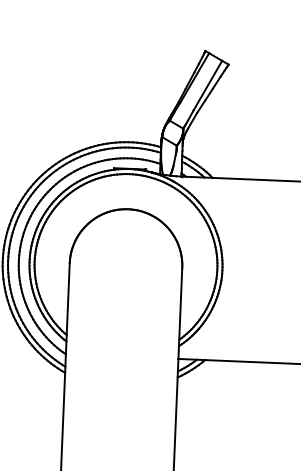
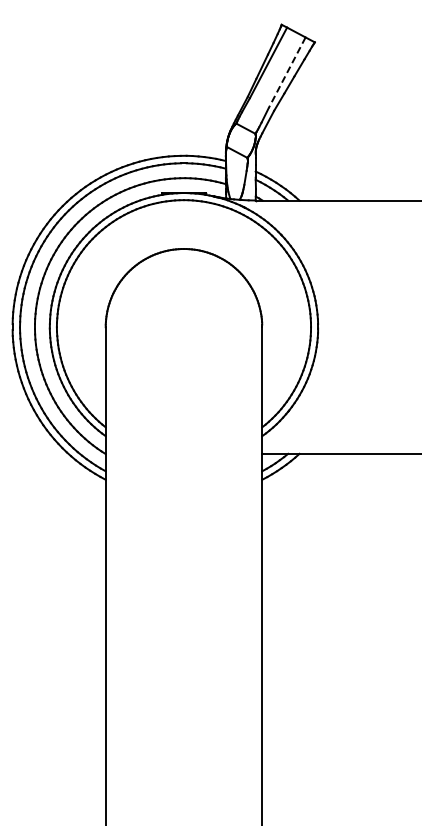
line: (208, 85) -> (287, 72), solid -> dashed

